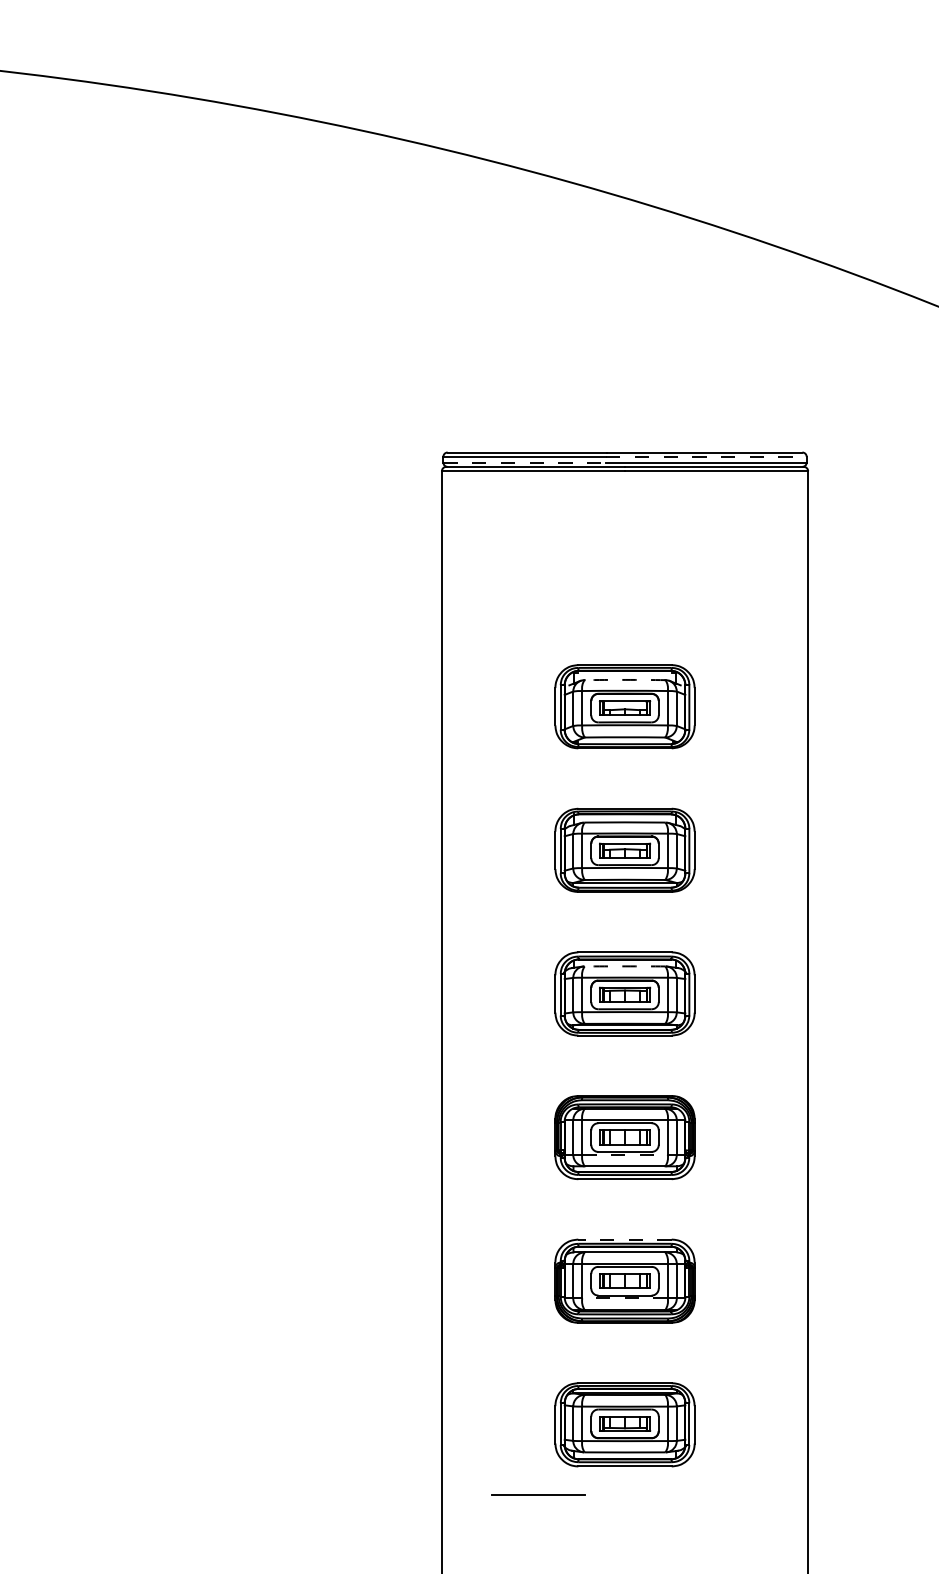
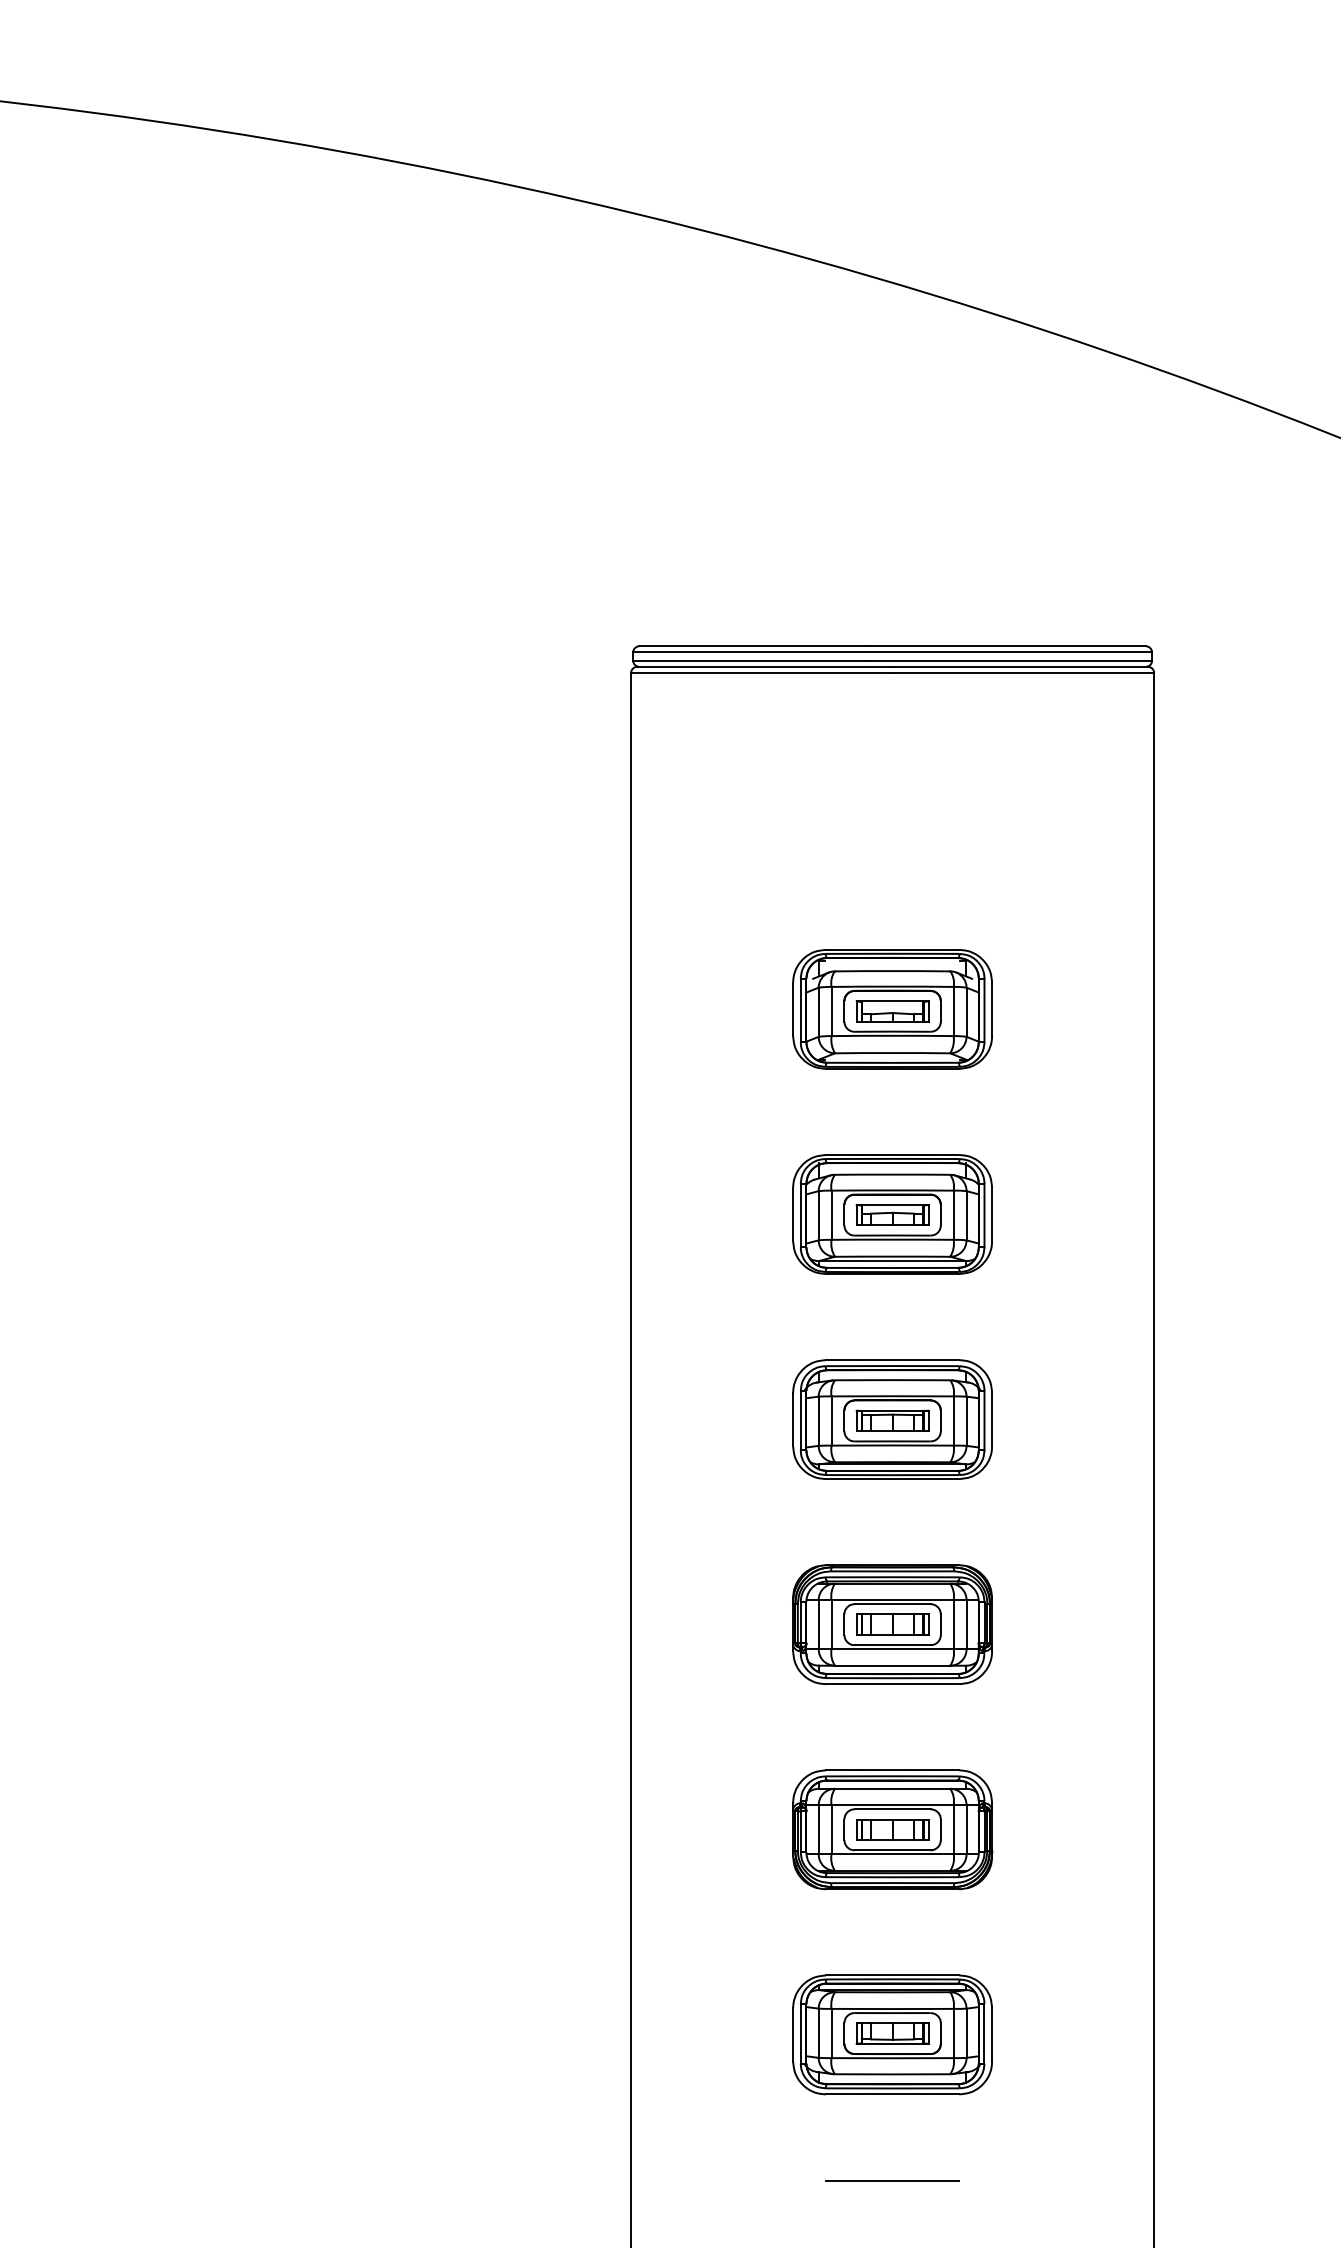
line: (706, 456) -> (1009, 652), dashed -> solid
line: (524, 462) -> (749, 660), dashed -> solid
arc: (624, 680) -> (892, 971), dashed -> solid
arc: (624, 966) -> (892, 1380), dashed -> solid
line: (625, 1154) -> (893, 1649), dashed -> solid
line: (624, 1239) -> (892, 1770), dashed -> solid
line: (624, 1298) -> (892, 1854), dashed -> solid
line: (538, 1495) -> (892, 2180), moved

